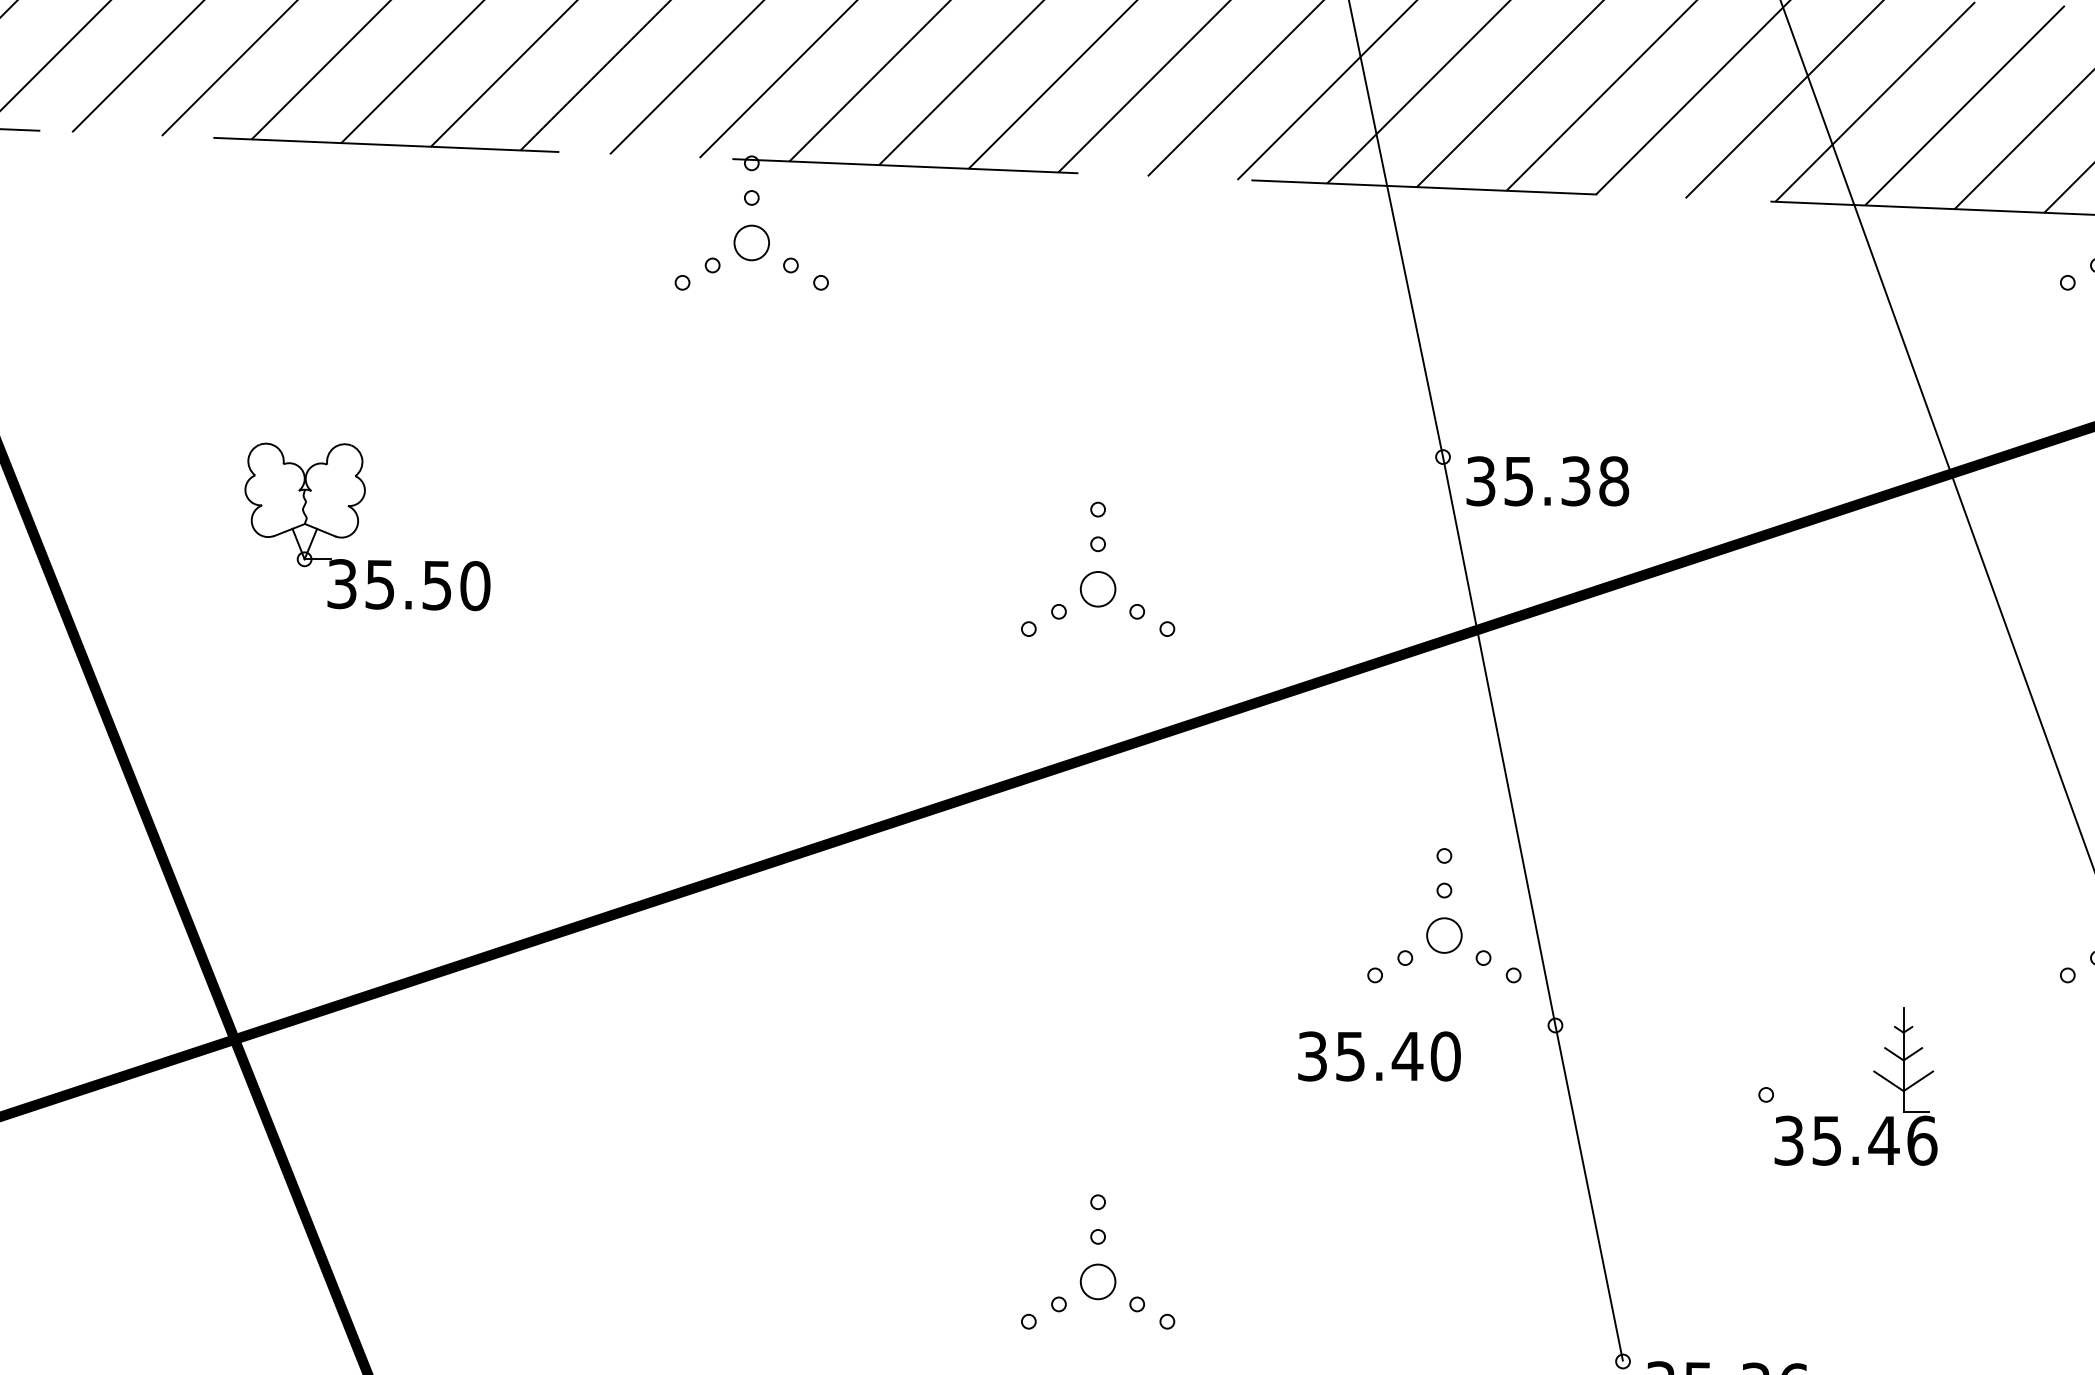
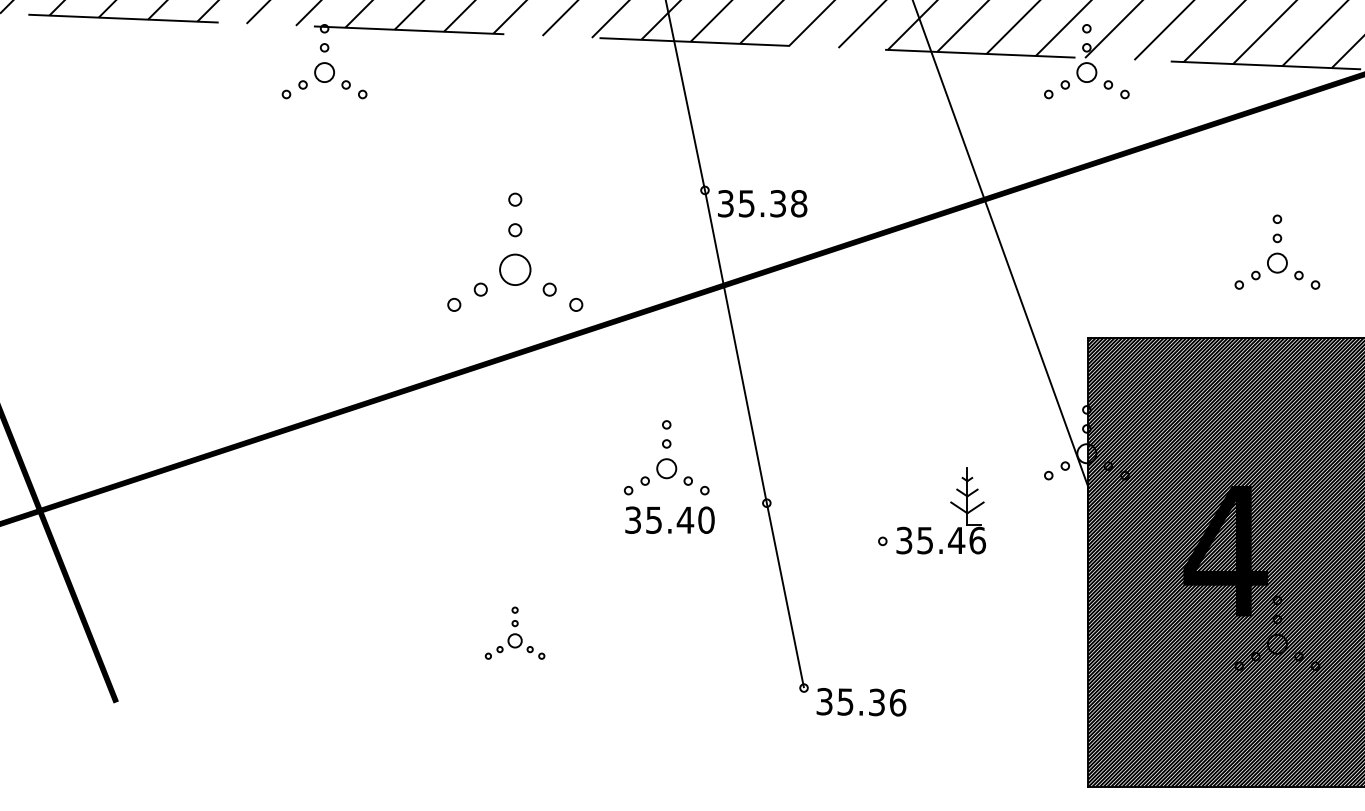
part: (366, 526) -> (112, 228), removed
part: (1096, 568) -> (514, 251), size x1.6
part: (1443, 915) -> (666, 457), moved
part: (1872, 1073) -> (950, 503), moved
part: (1096, 1260) -> (514, 632), size x0.7

